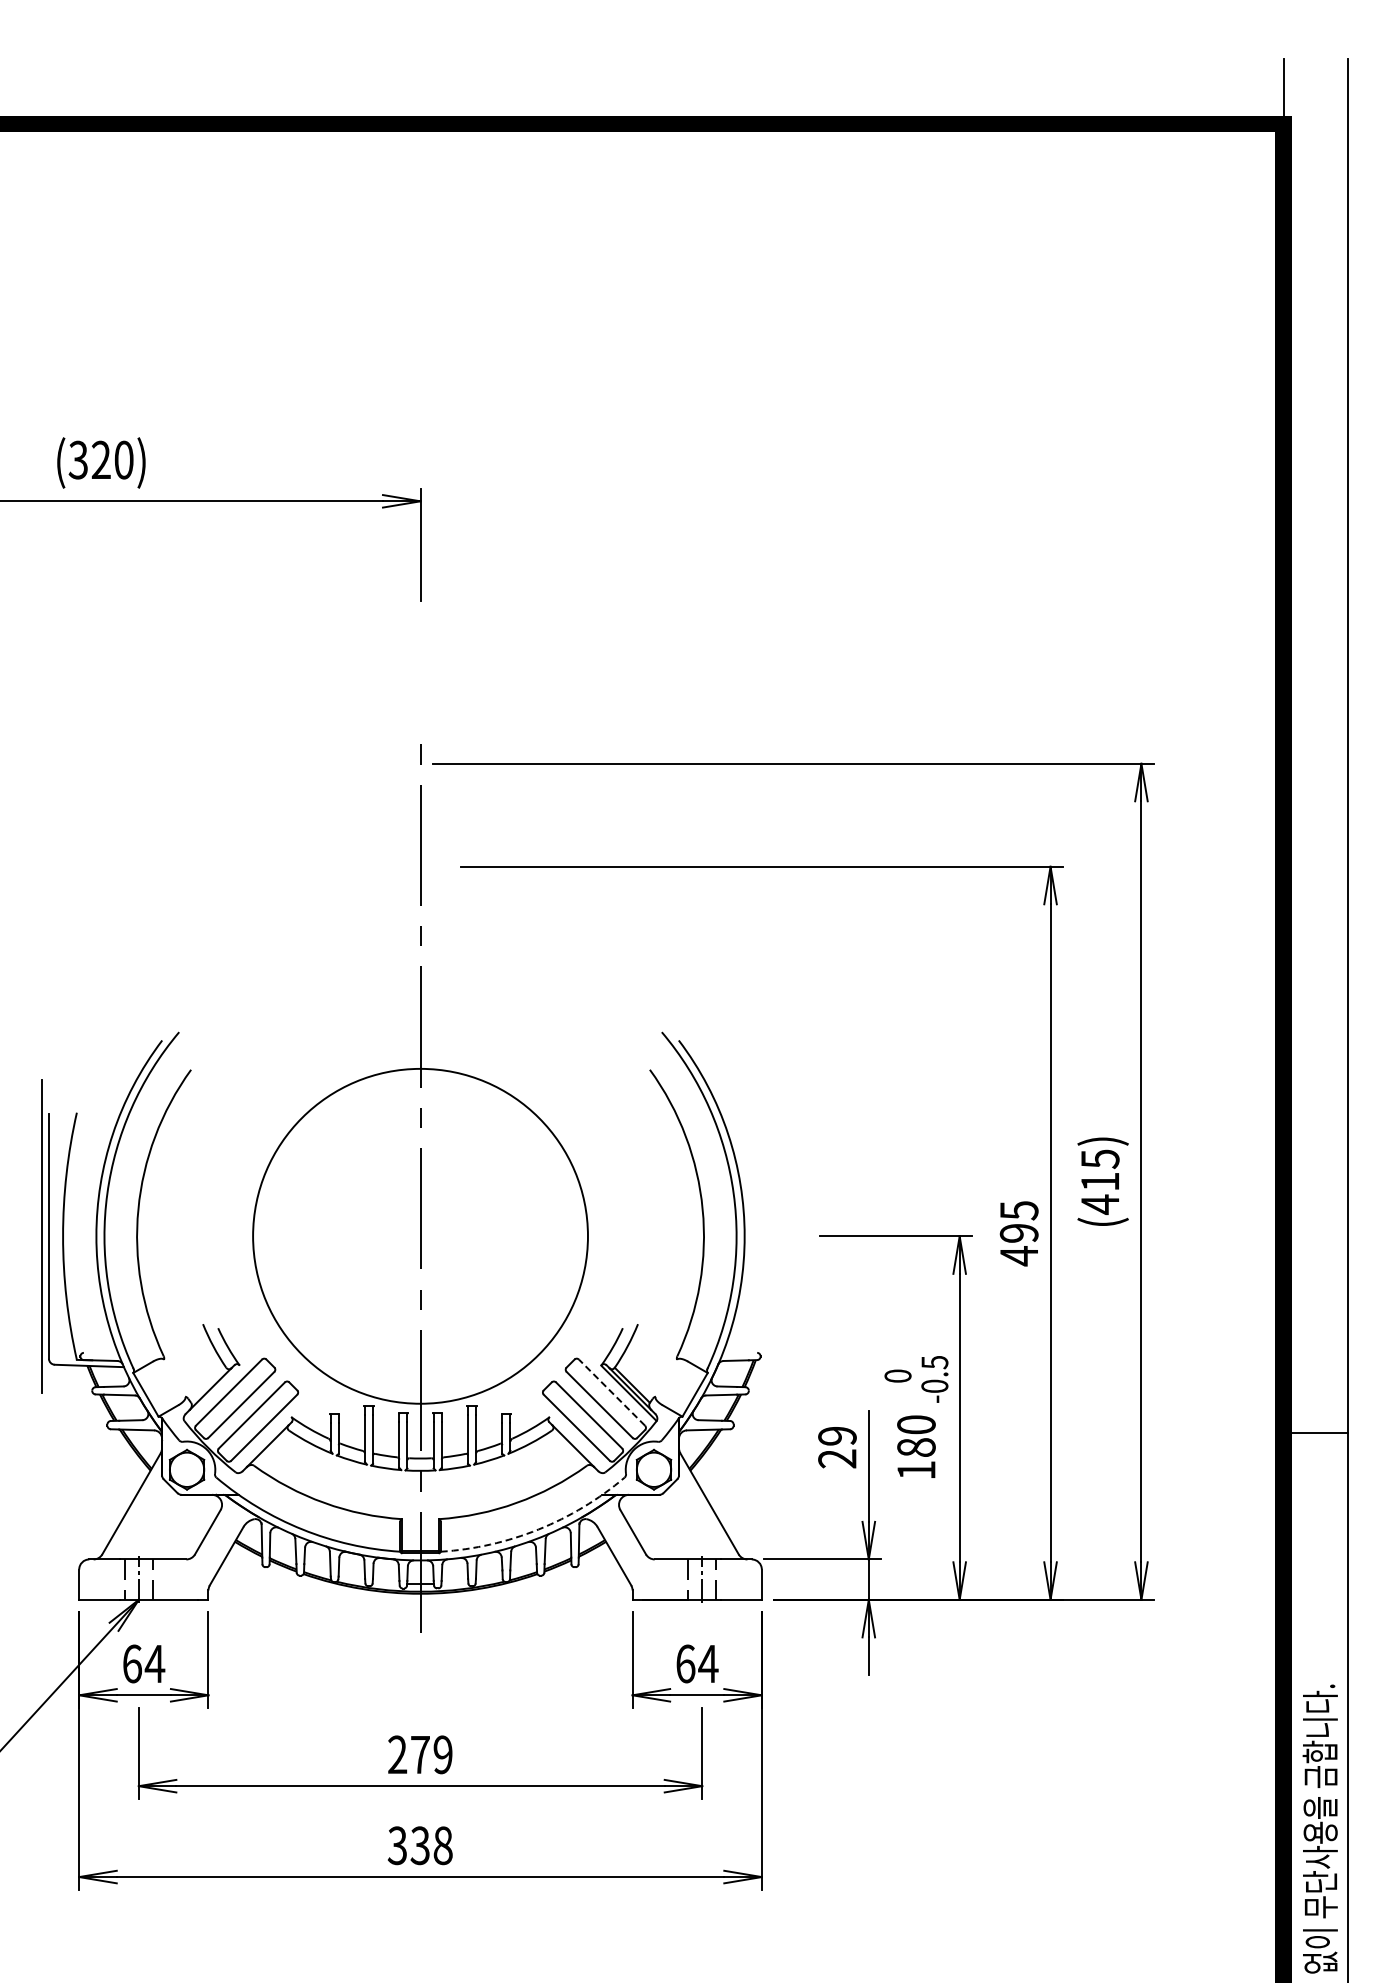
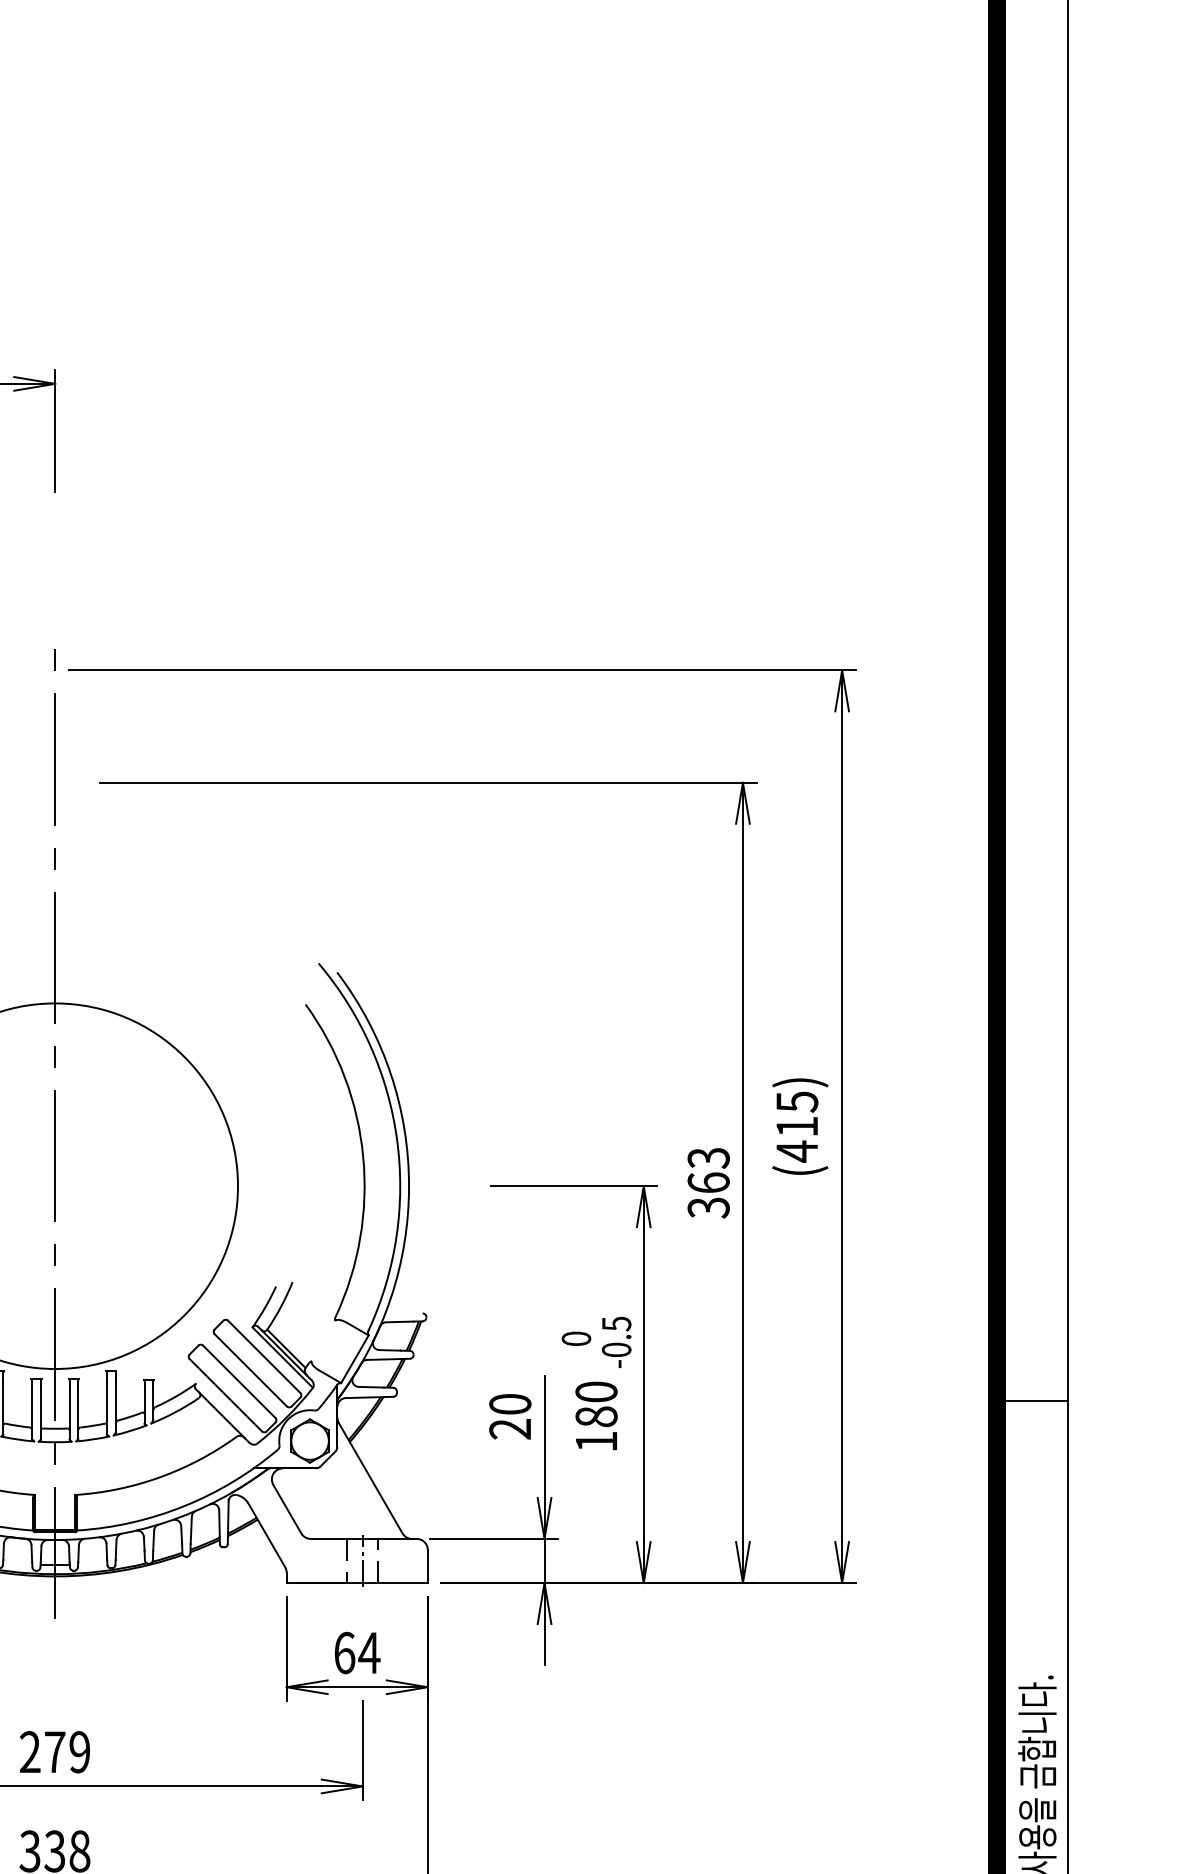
text: (1018, 1233) -> (707, 1183), 495 -> 363
line: (612, 1392) -> (264, 1356), dashed -> solid
text: (837, 1435) -> (510, 1403), 29 -> 20
arc: (538, 1529) -> (183, 1506), dashed -> solid

